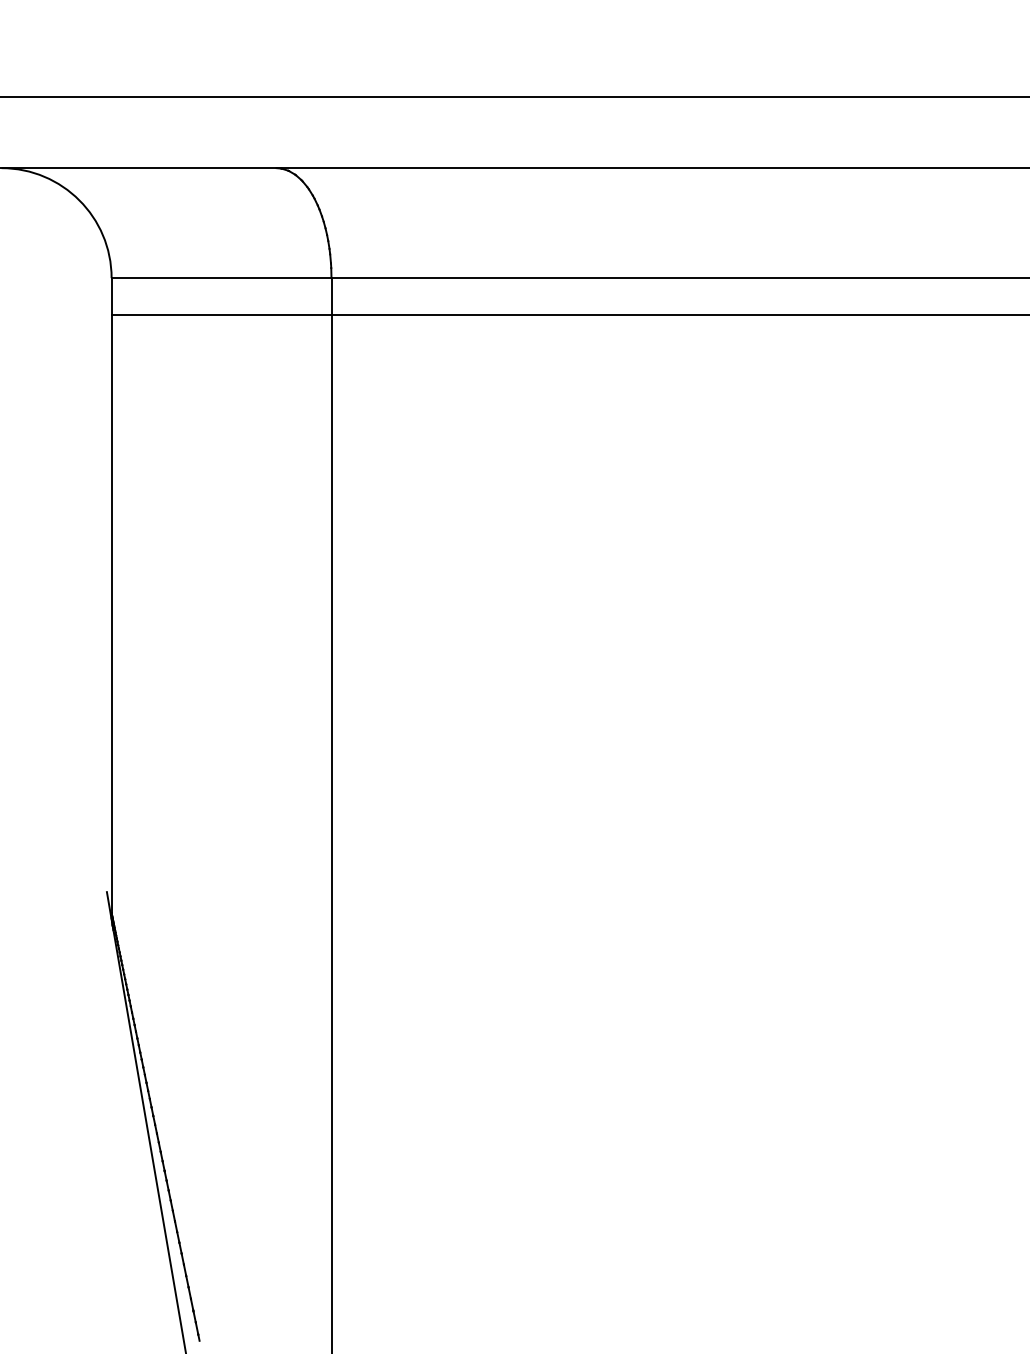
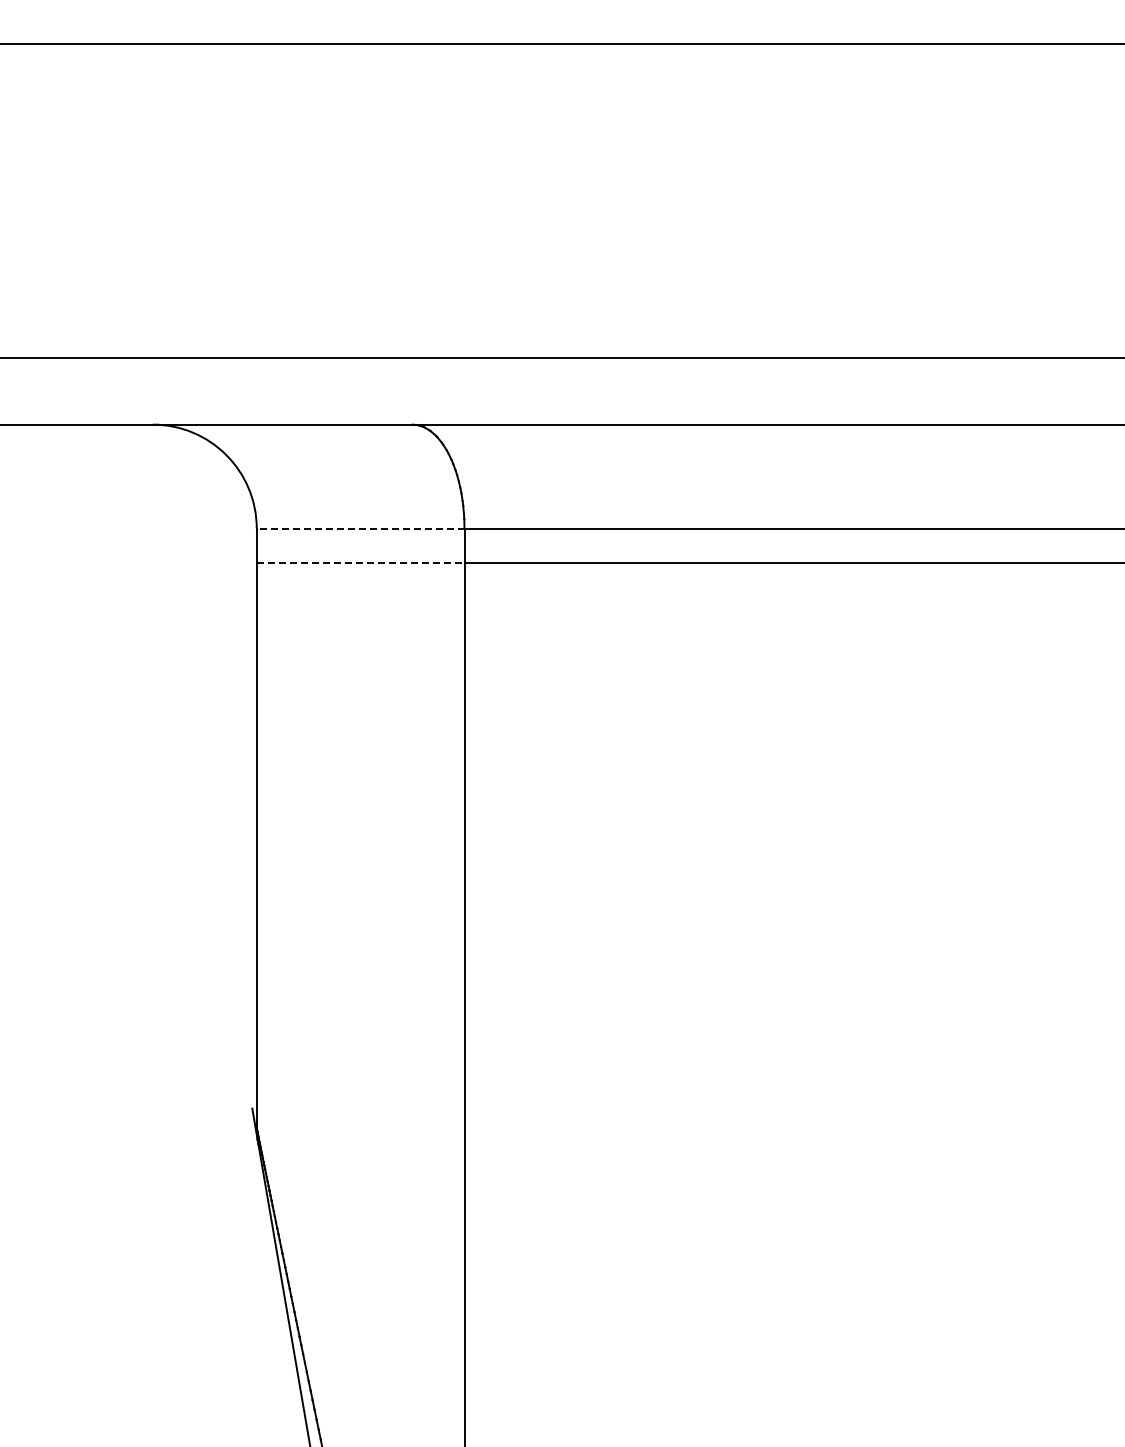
line: (221, 278) -> (360, 528), solid -> dashed
line: (221, 315) -> (360, 563), solid -> dashed

